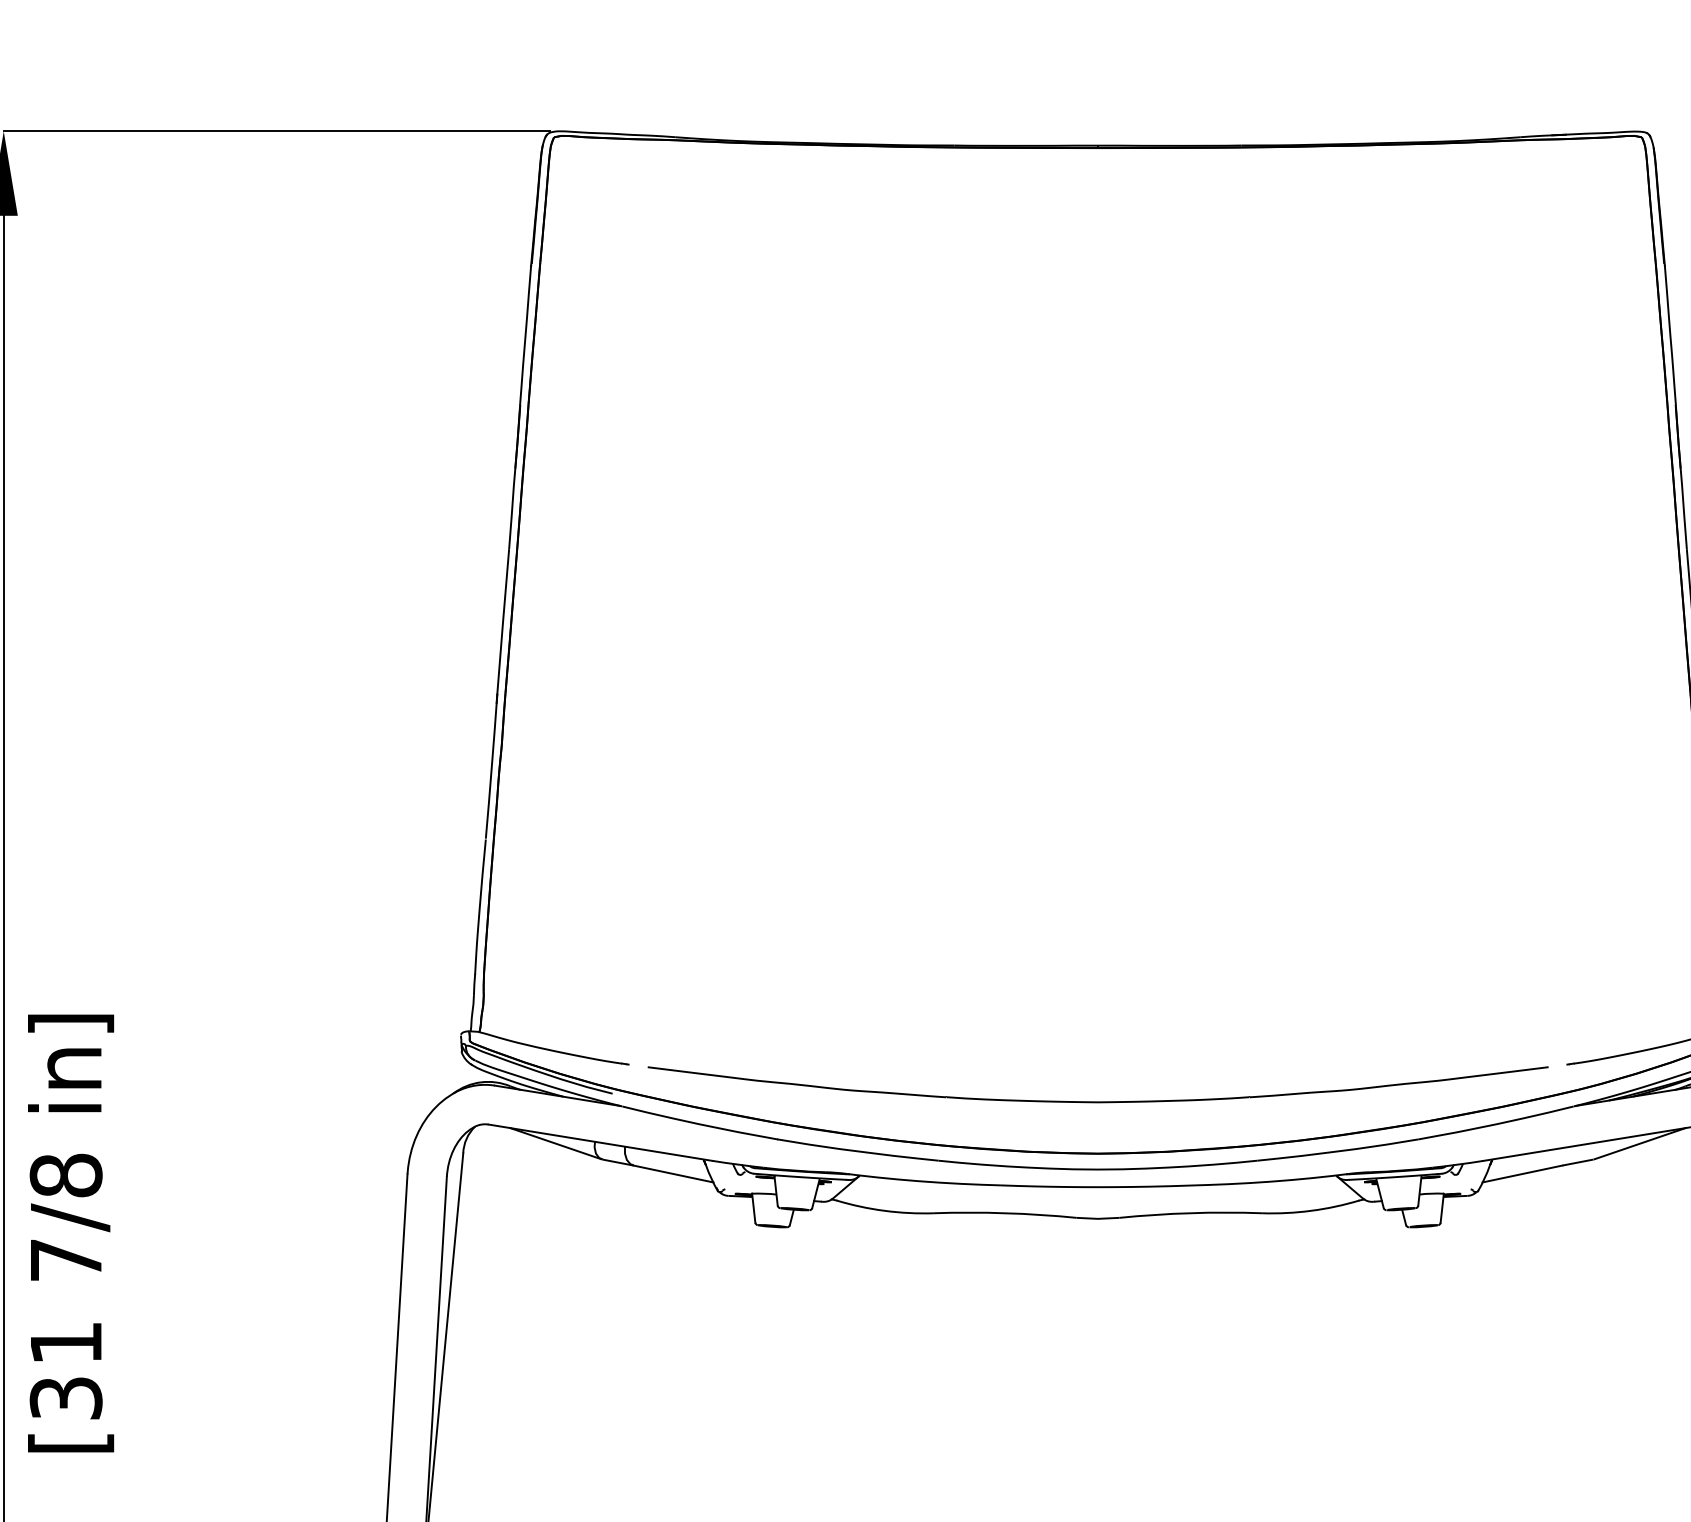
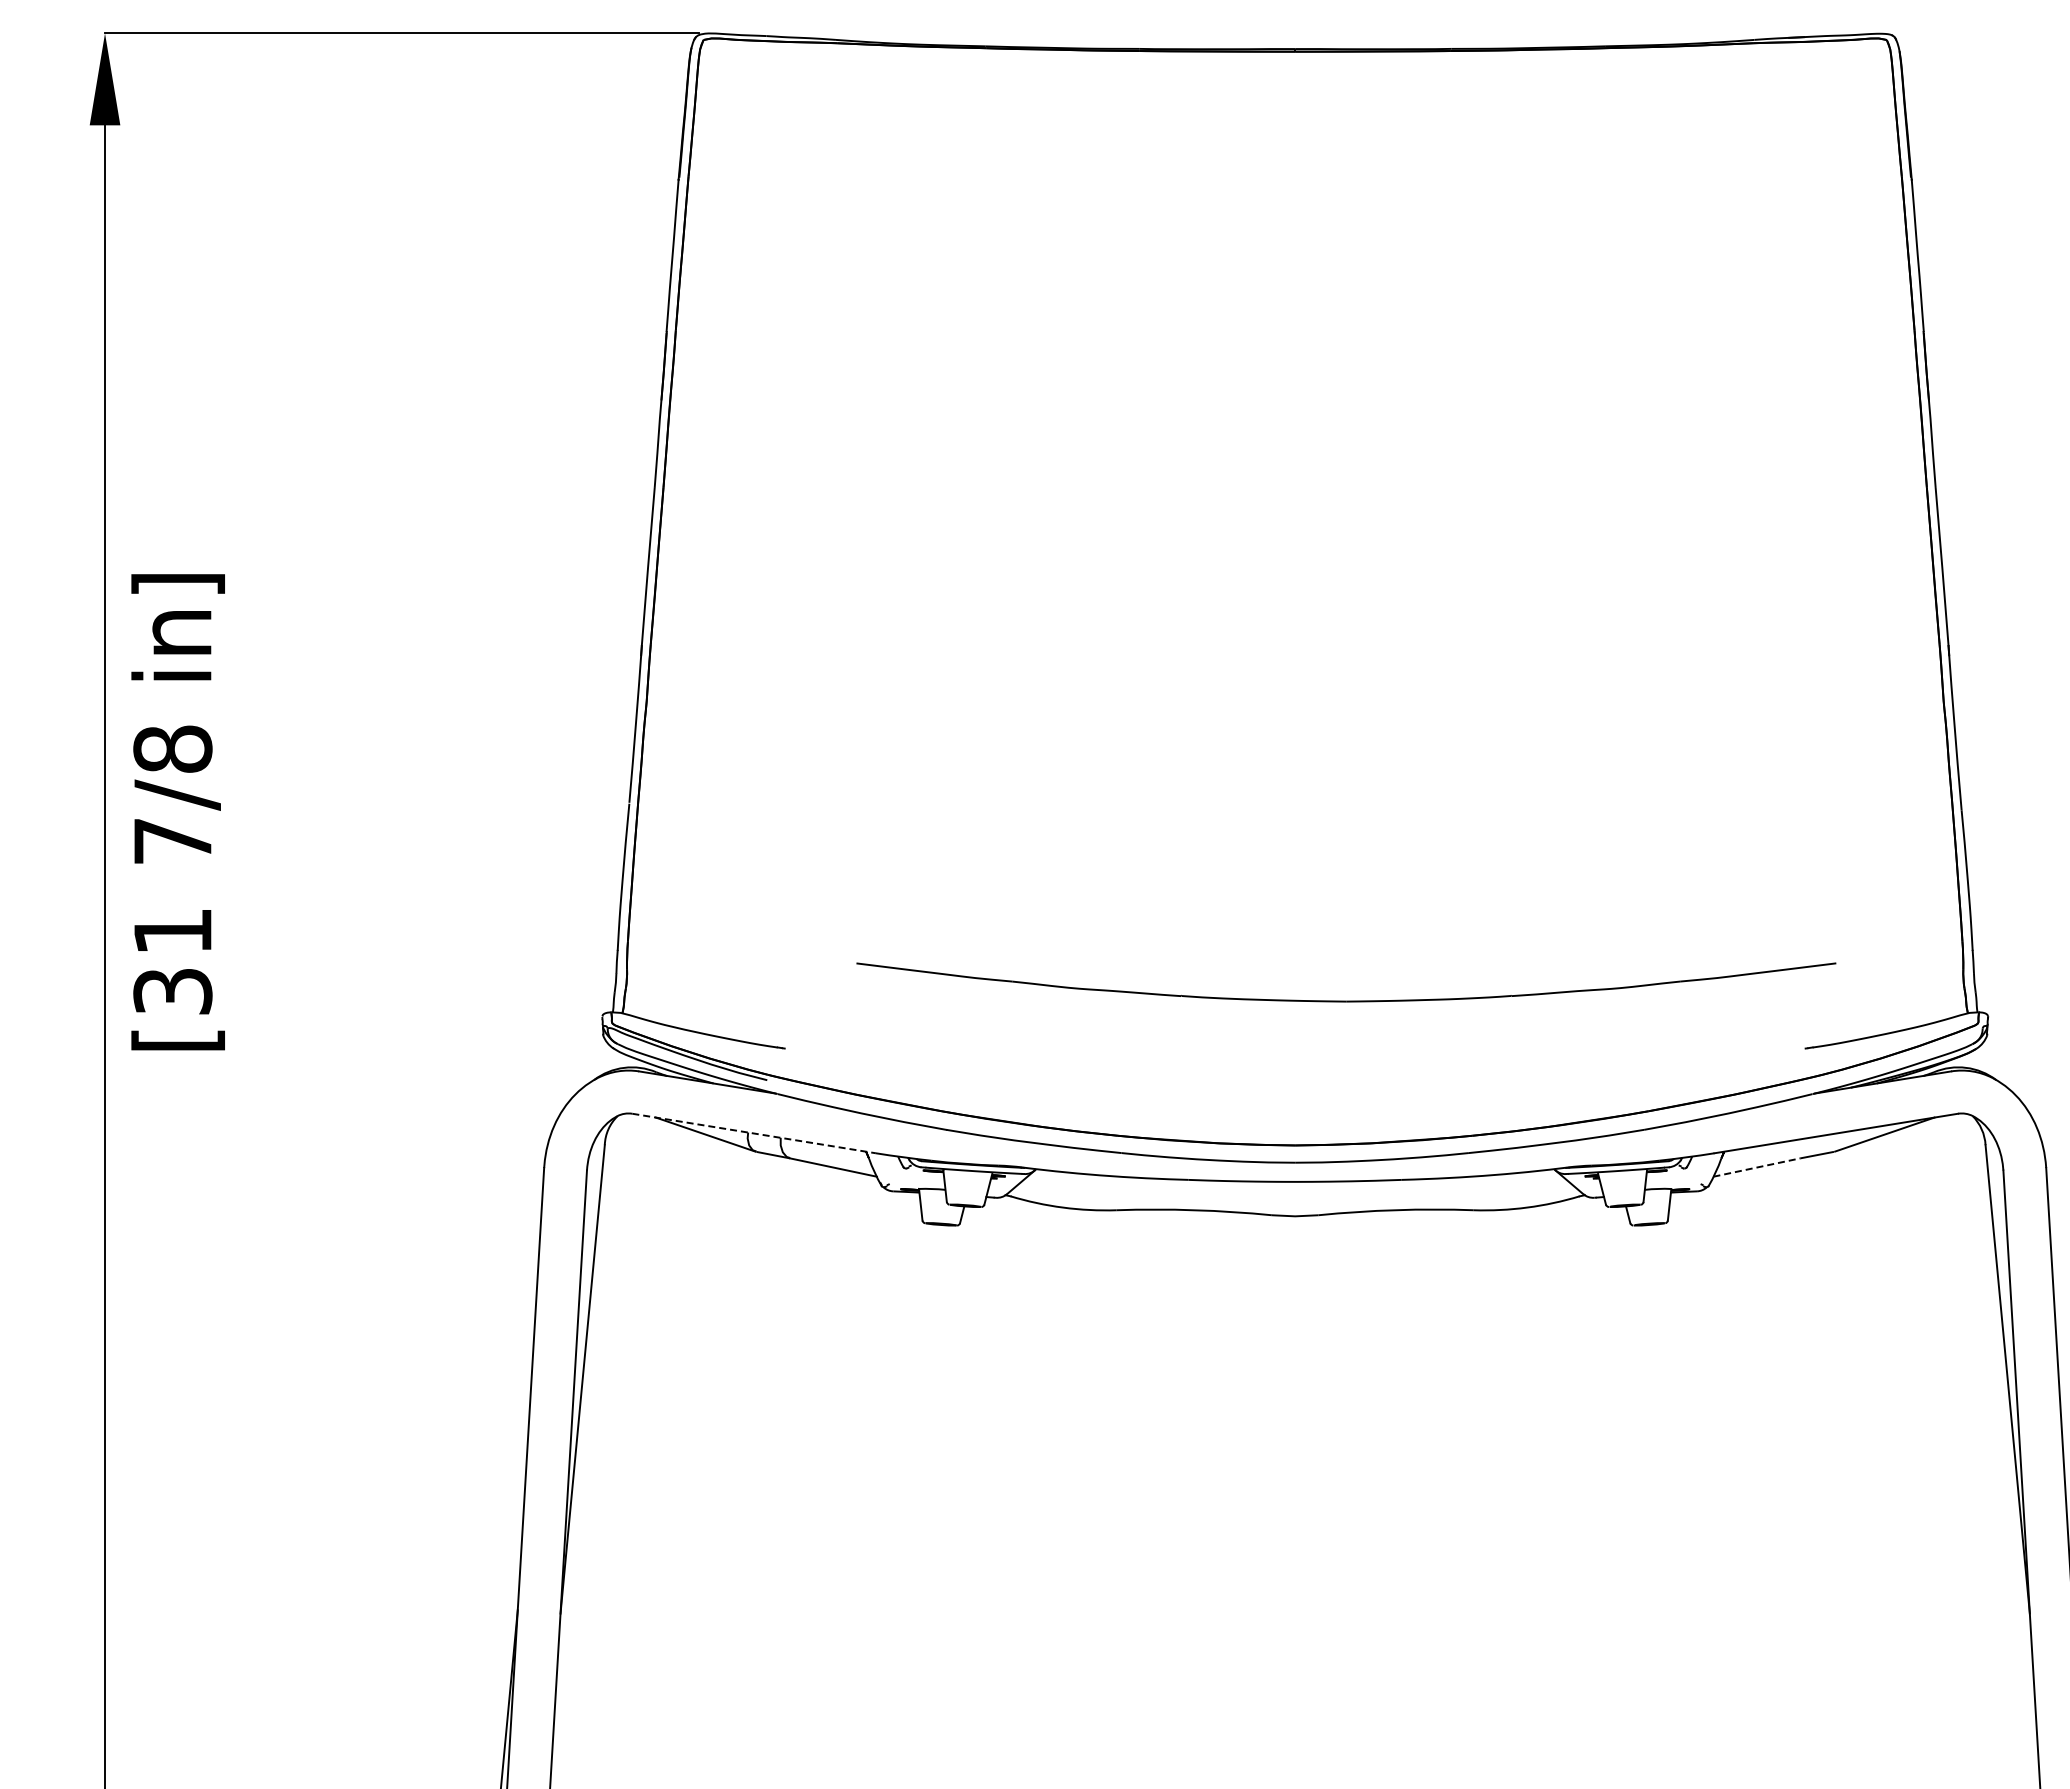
part: (1098, 1101) -> (1346, 1000), moved
line: (600, 1142) -> (754, 1133), solid -> dashed
line: (1523, 1173) -> (1757, 1167), solid -> dashed
text: (70, 1233) -> (177, 812), moved

